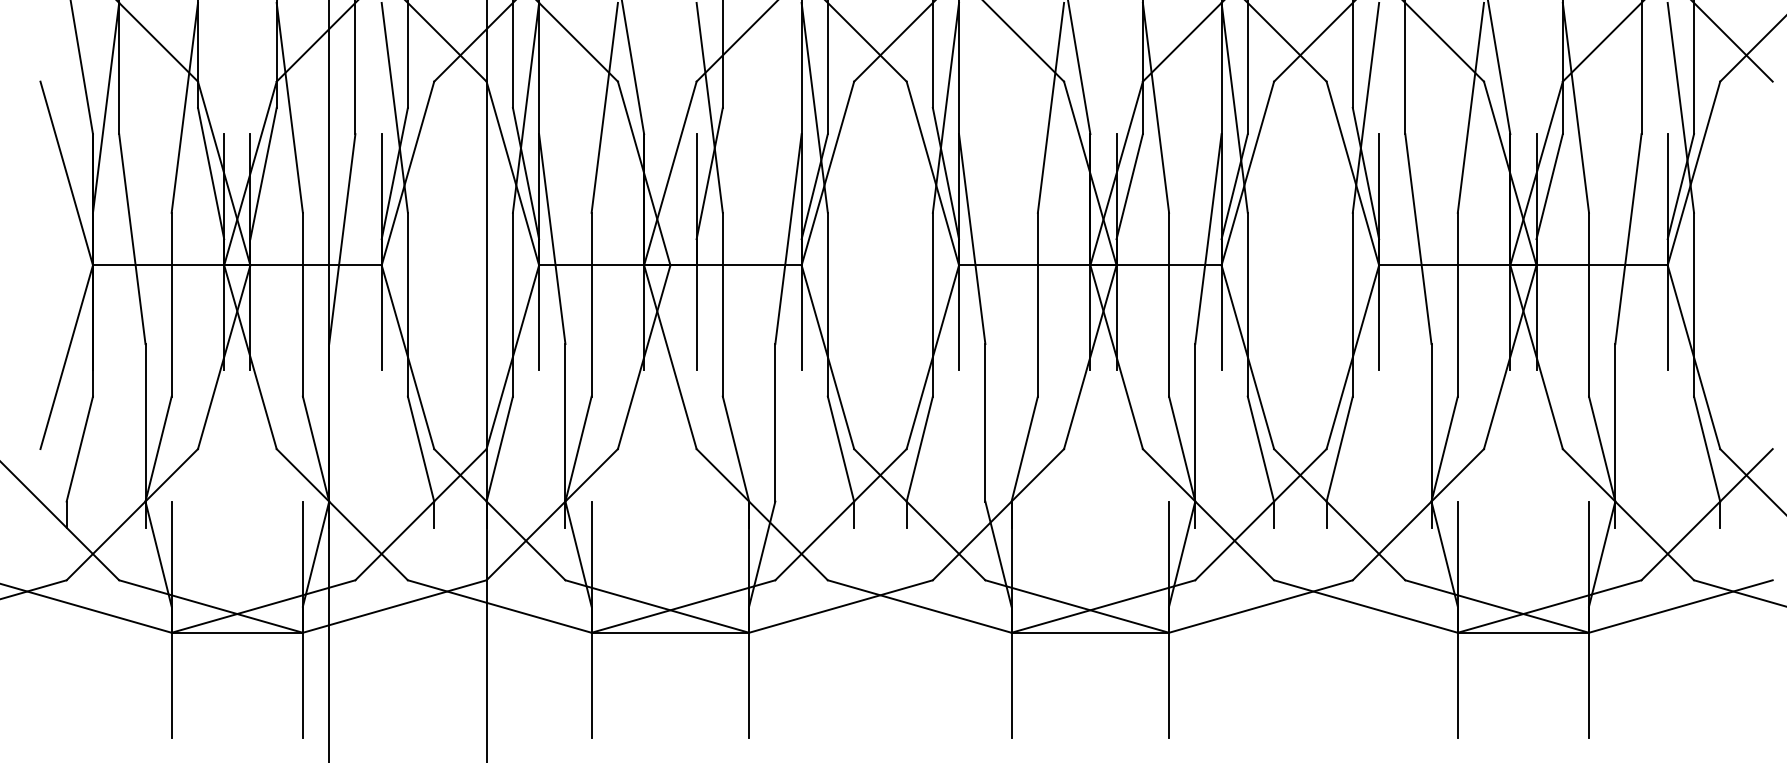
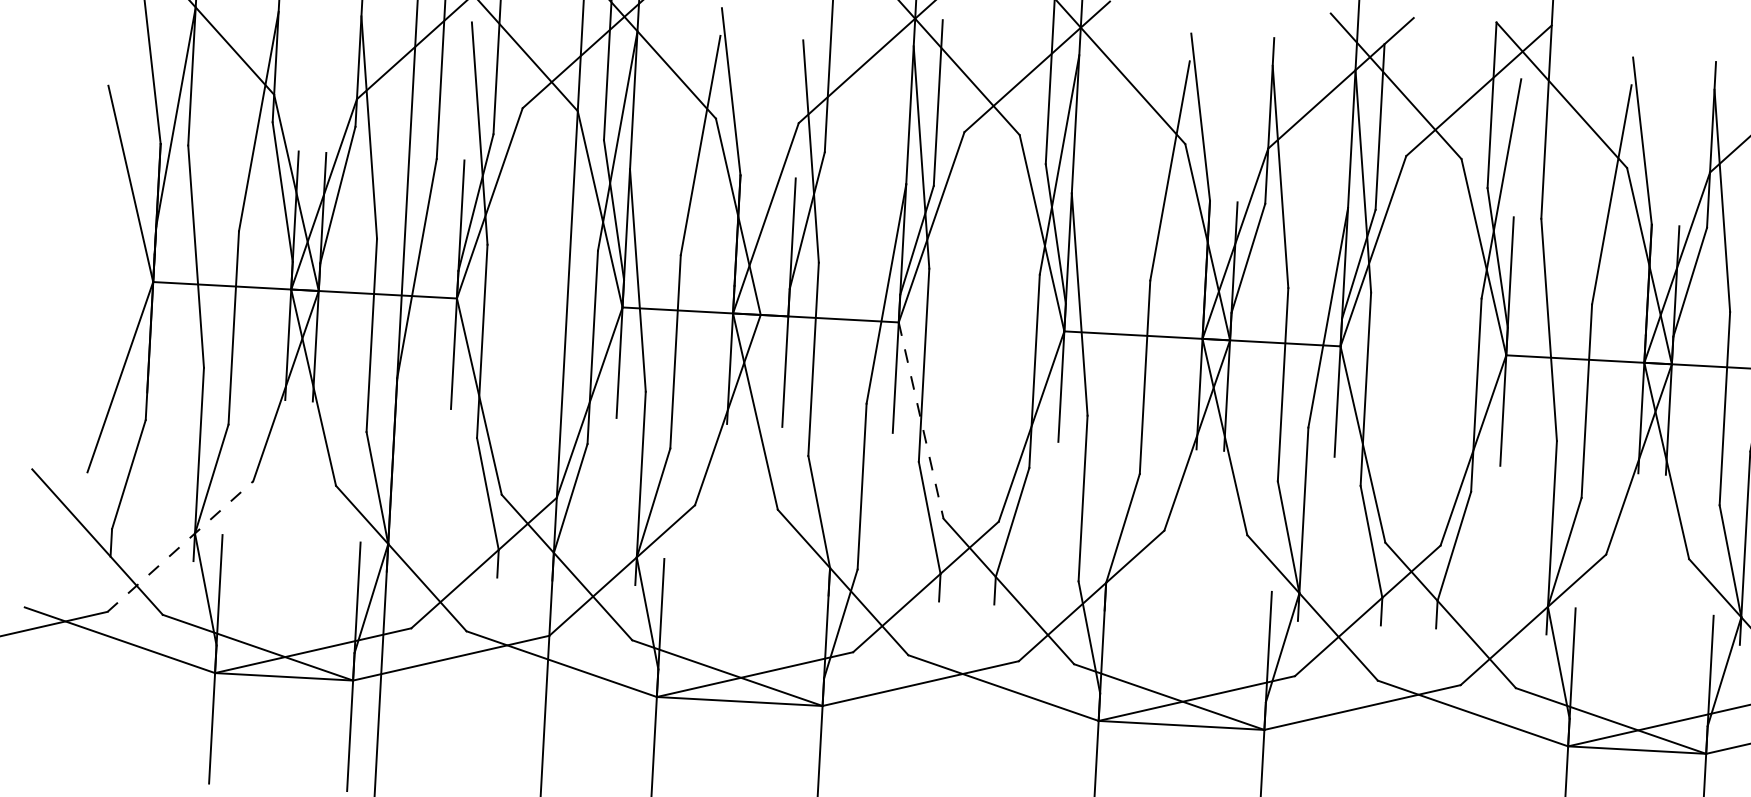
line: (827, 357) -> (920, 420), solid -> dashed
line: (132, 514) -> (180, 546), solid -> dashed

